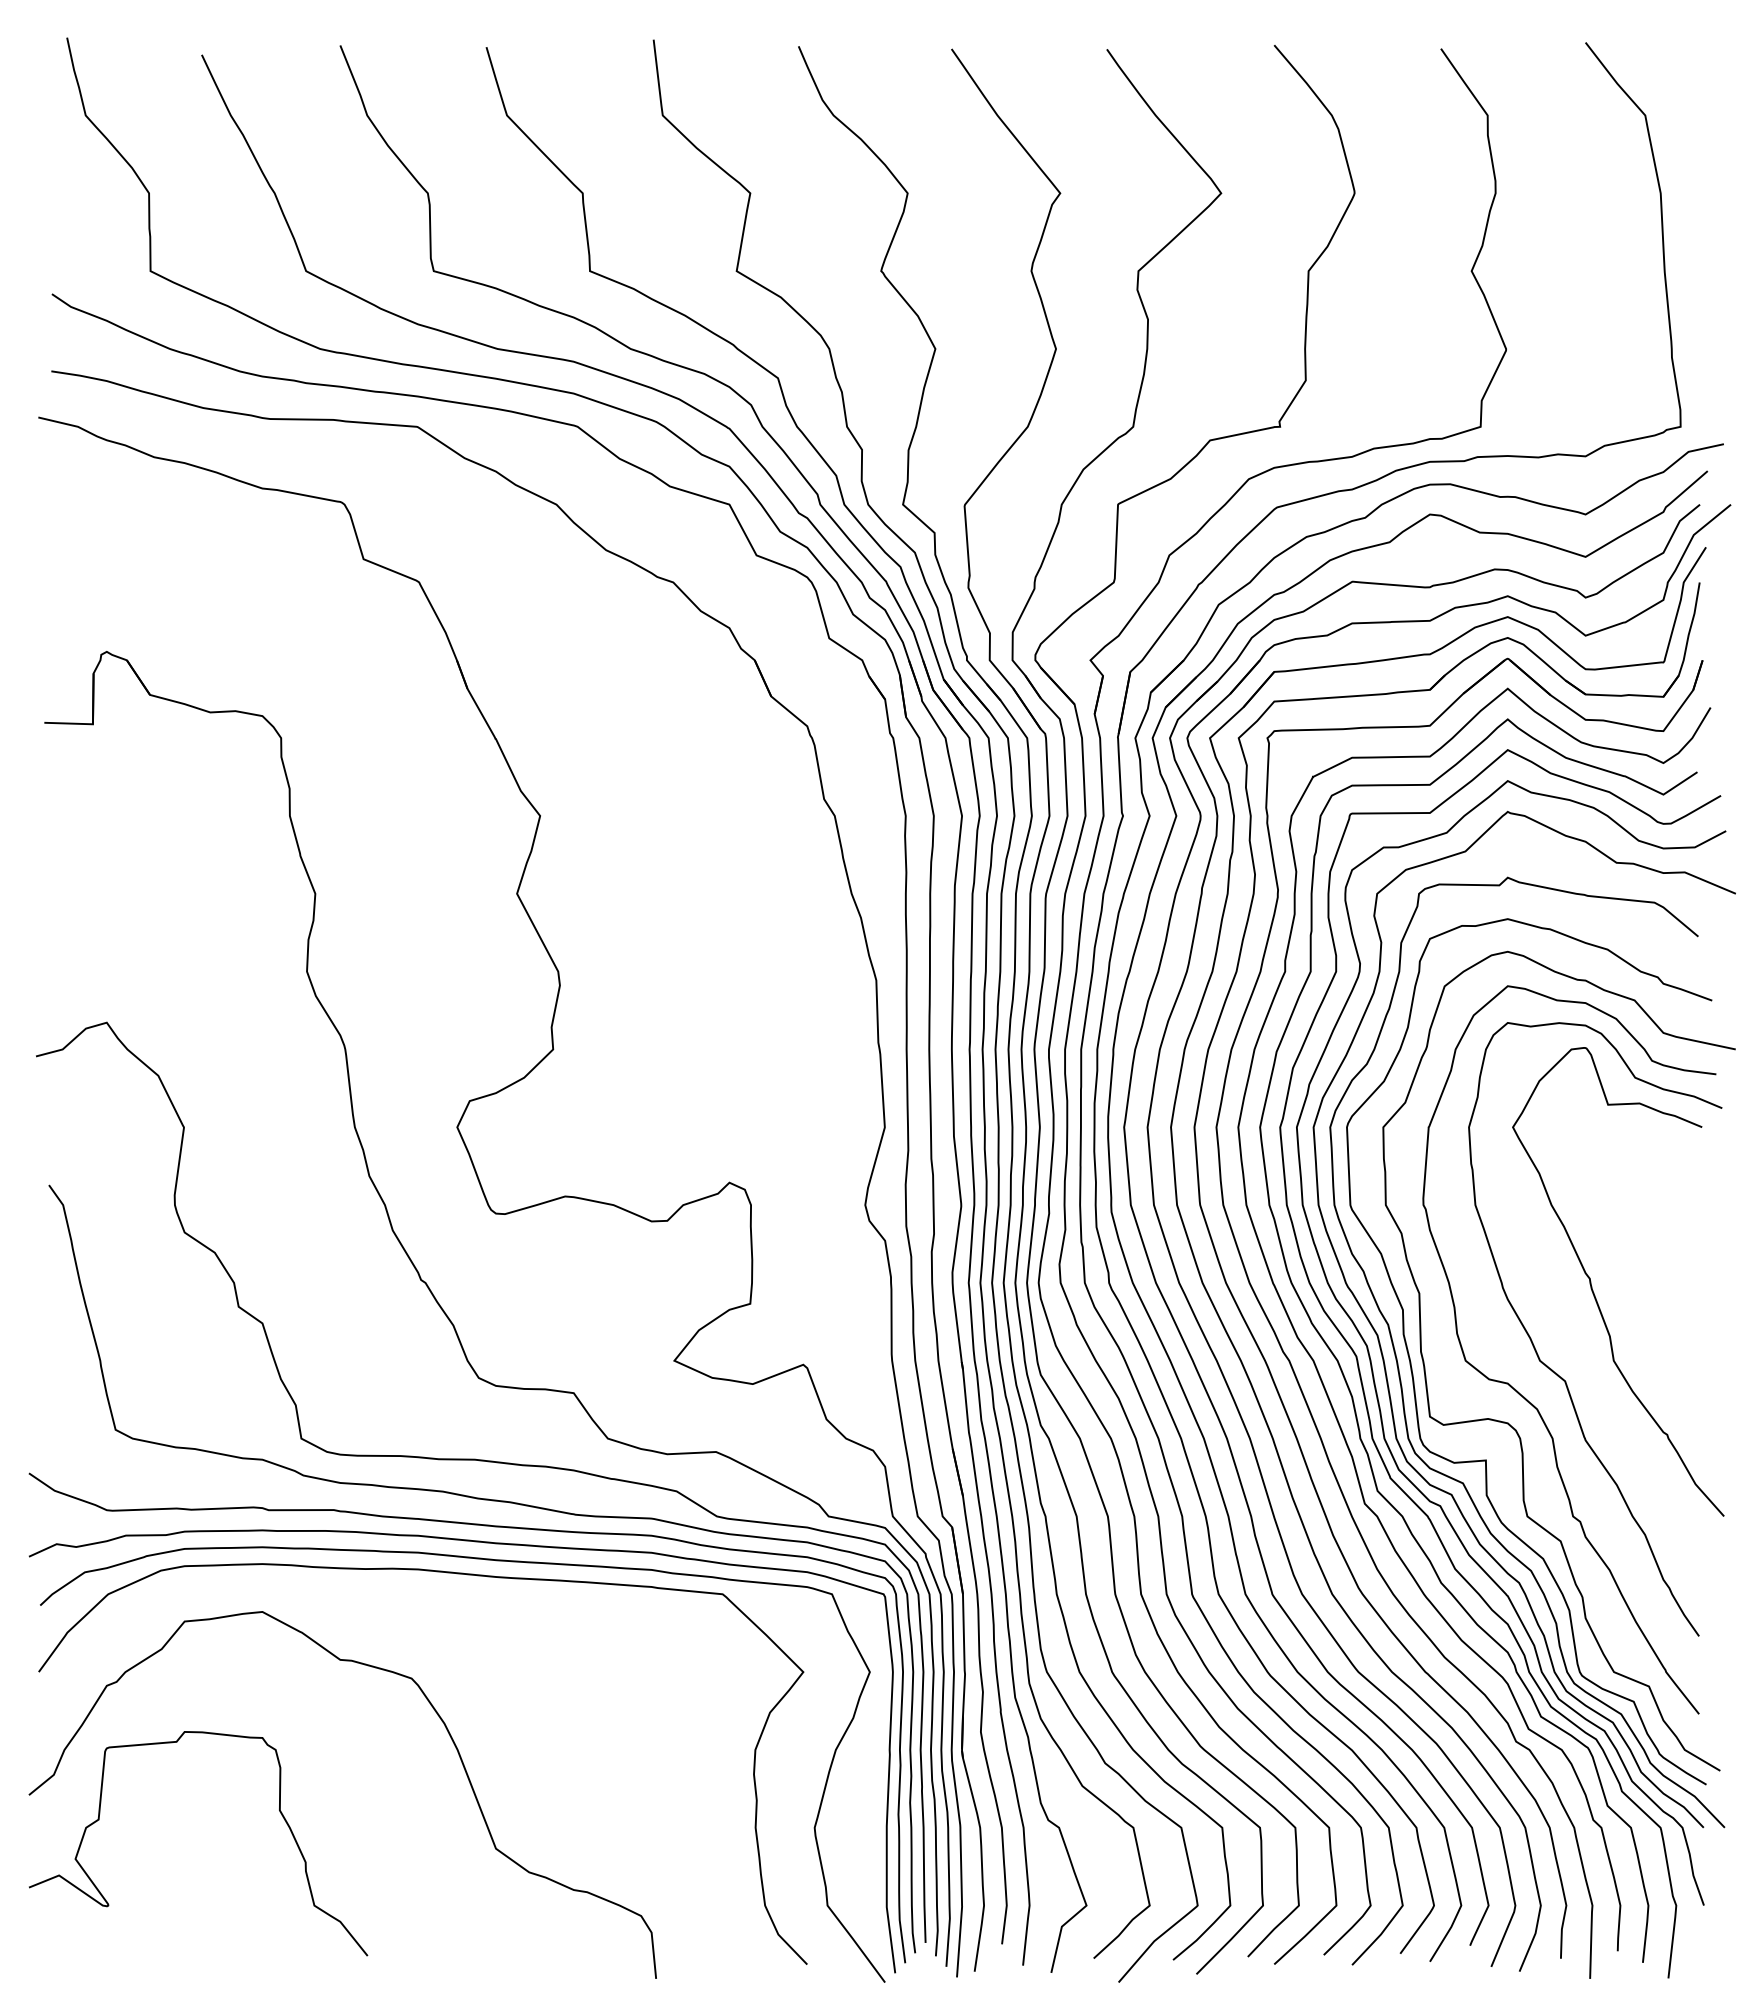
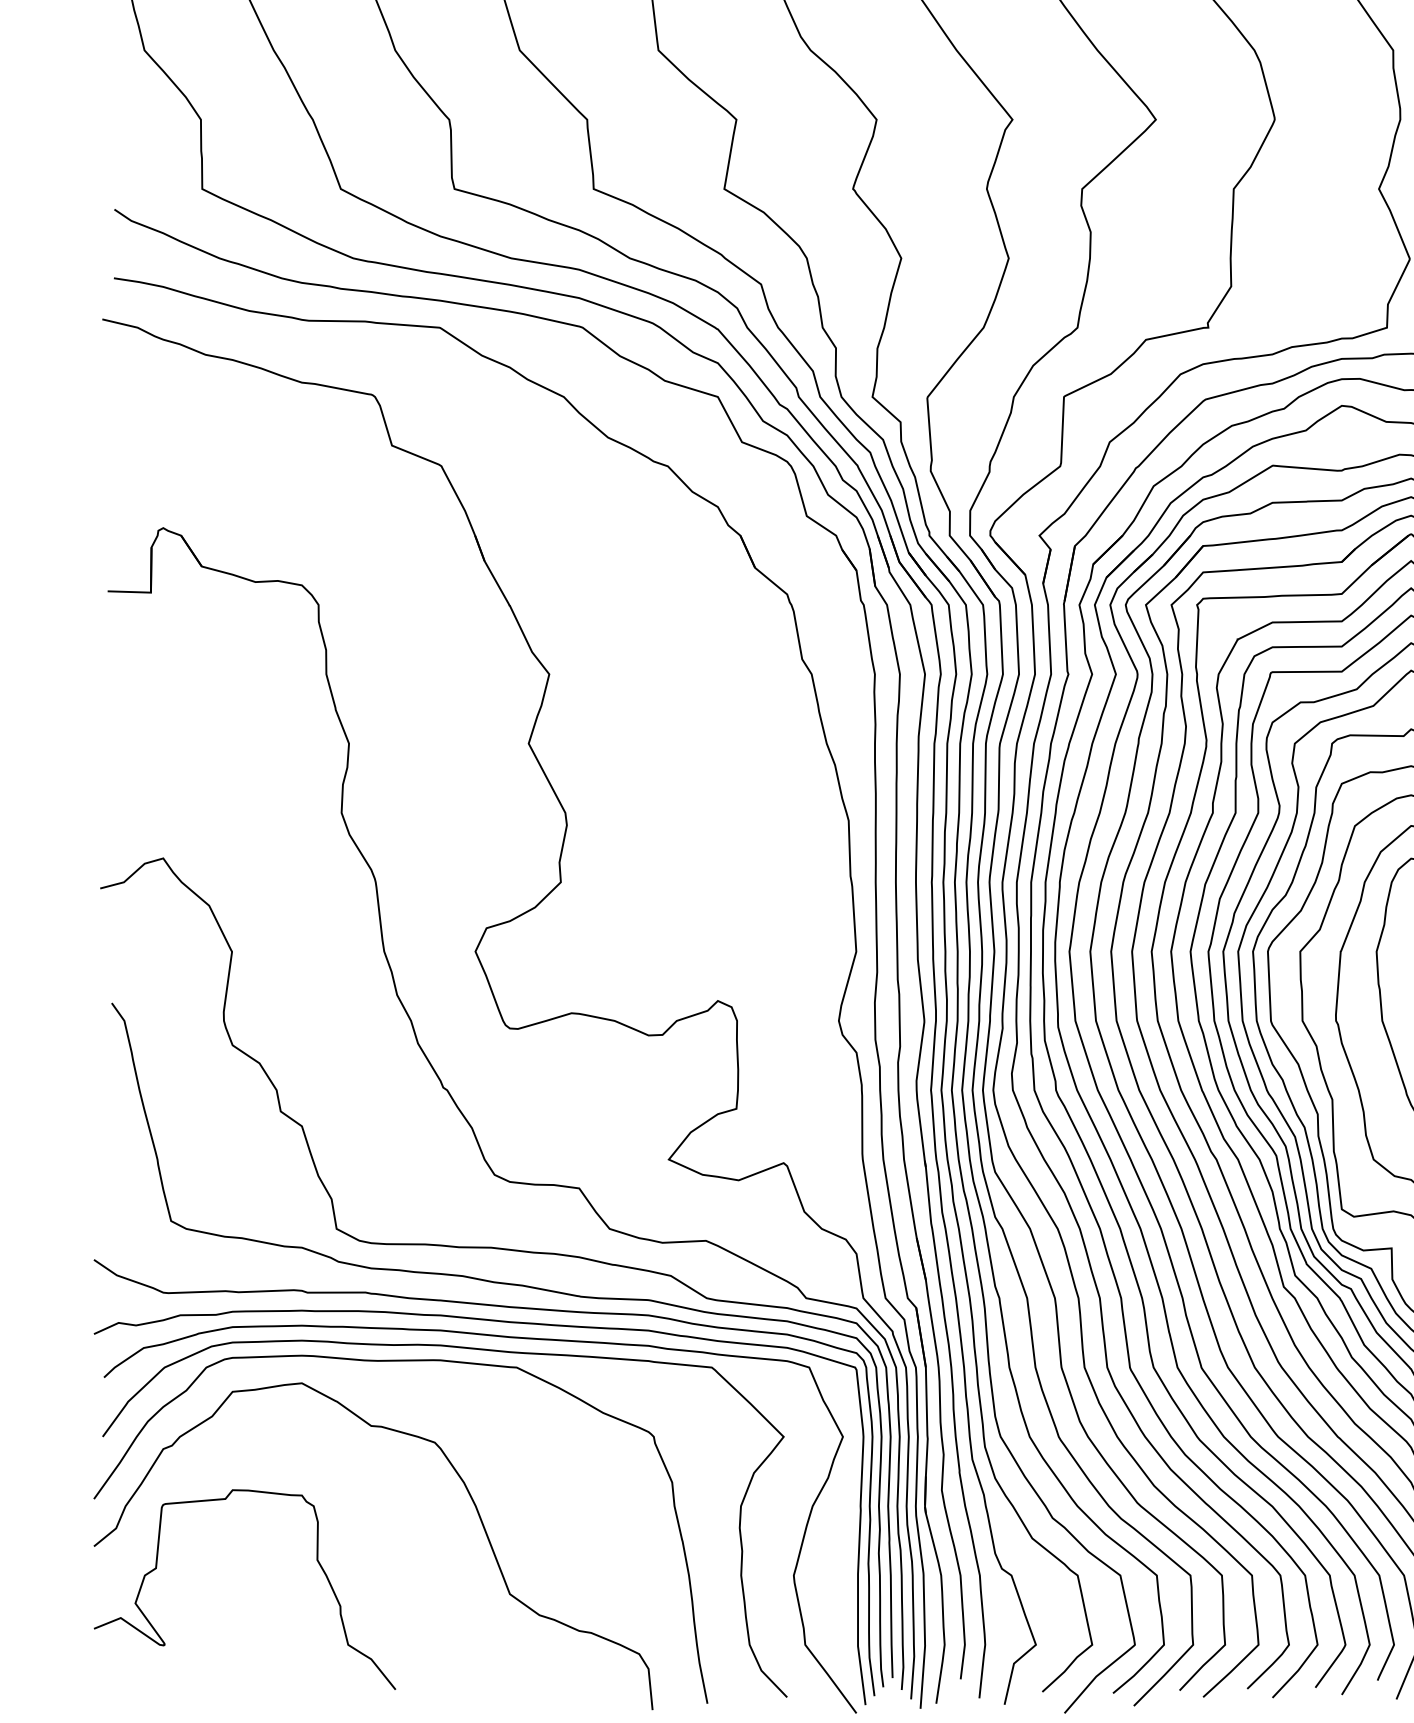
curve: (373, 1587) -> (400, 1361), added

